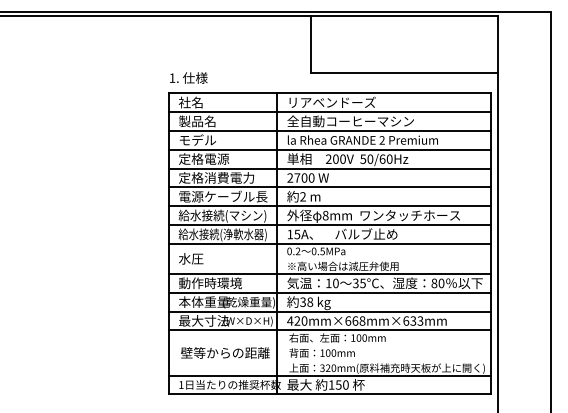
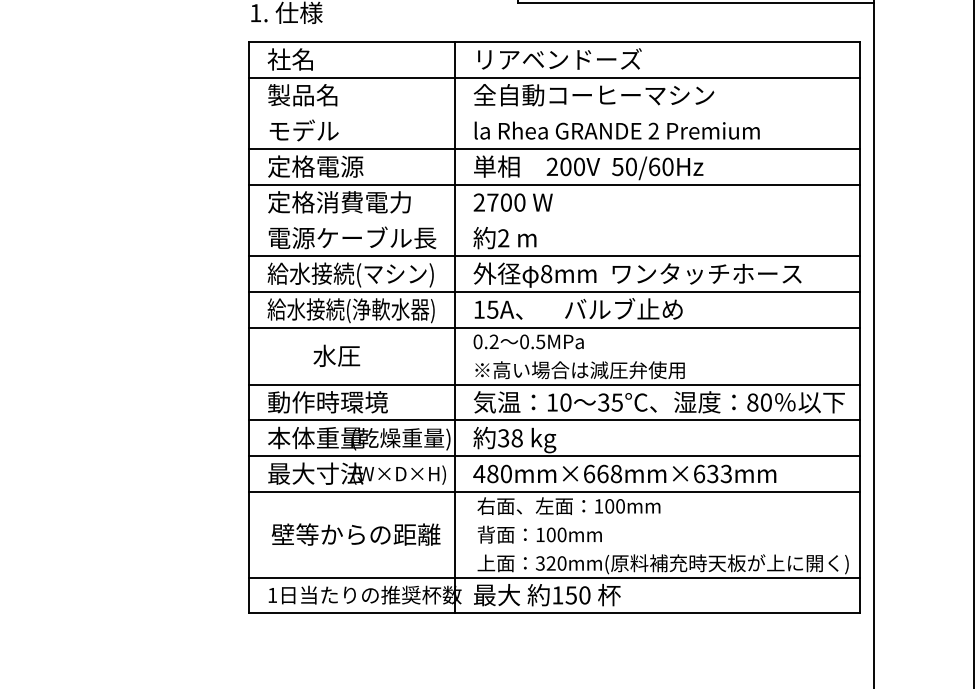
line: (329, 131) -> (553, 114), removed
line: (329, 187) -> (553, 220), removed
text: (191, 258) -> (337, 355), moved
text: (297, 320) -> (493, 472), 420mm×668mm×633mm -> 480mm×668mm×633mm

